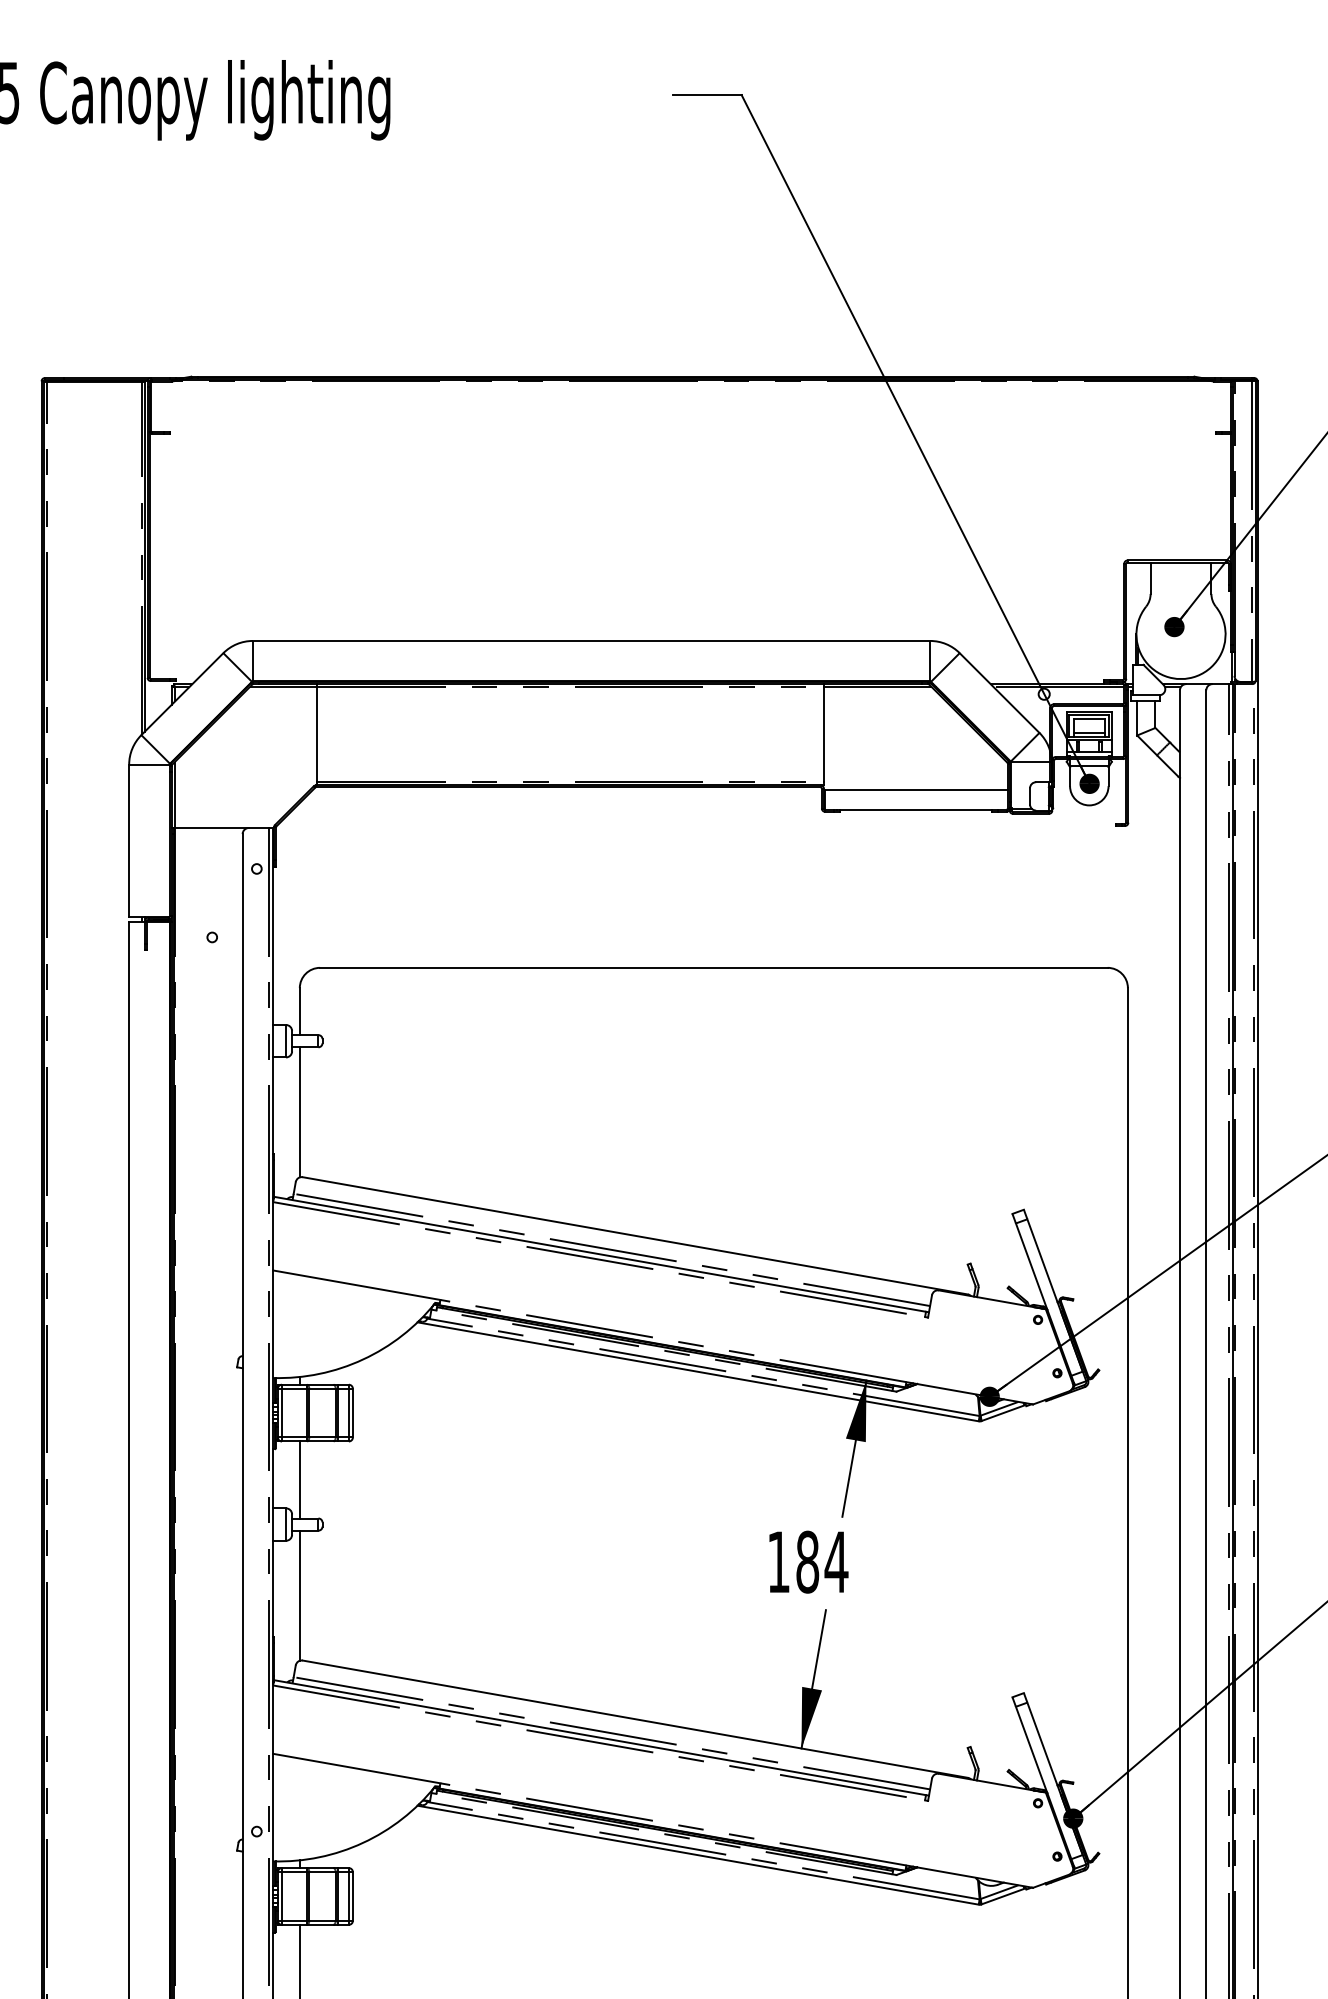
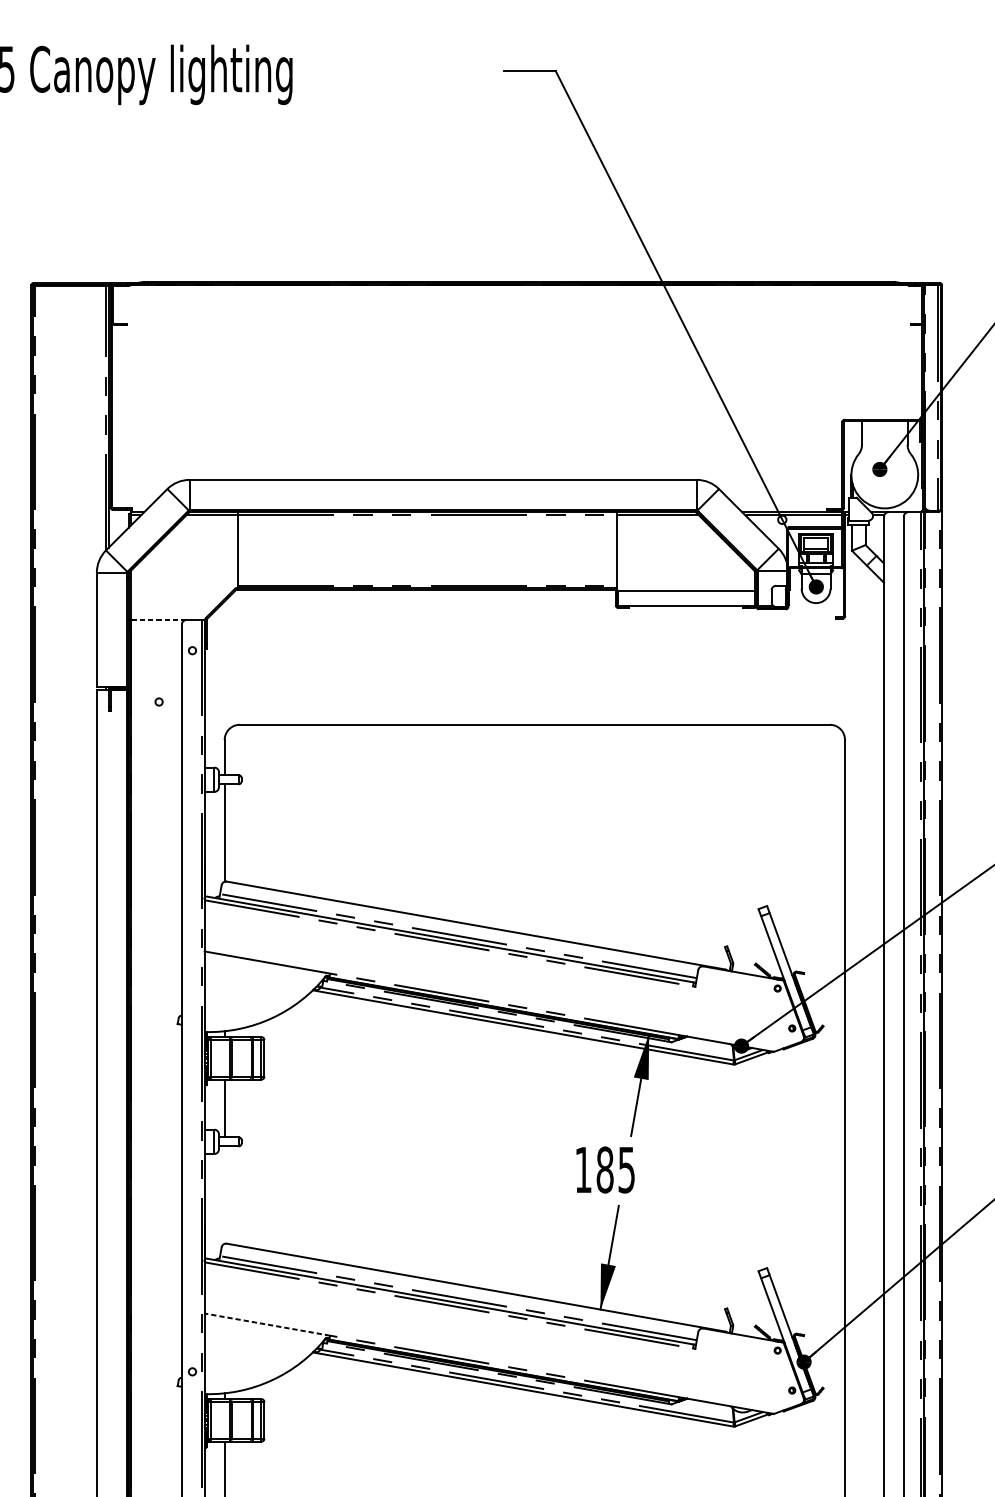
line: (212, 828) -> (159, 620), solid -> dashed
text: (836, 1562) -> (626, 1170), 184 -> 185
line: (299, 1595) -> (224, 1194), removed
line: (356, 1768) -> (267, 1324), solid -> dashed

